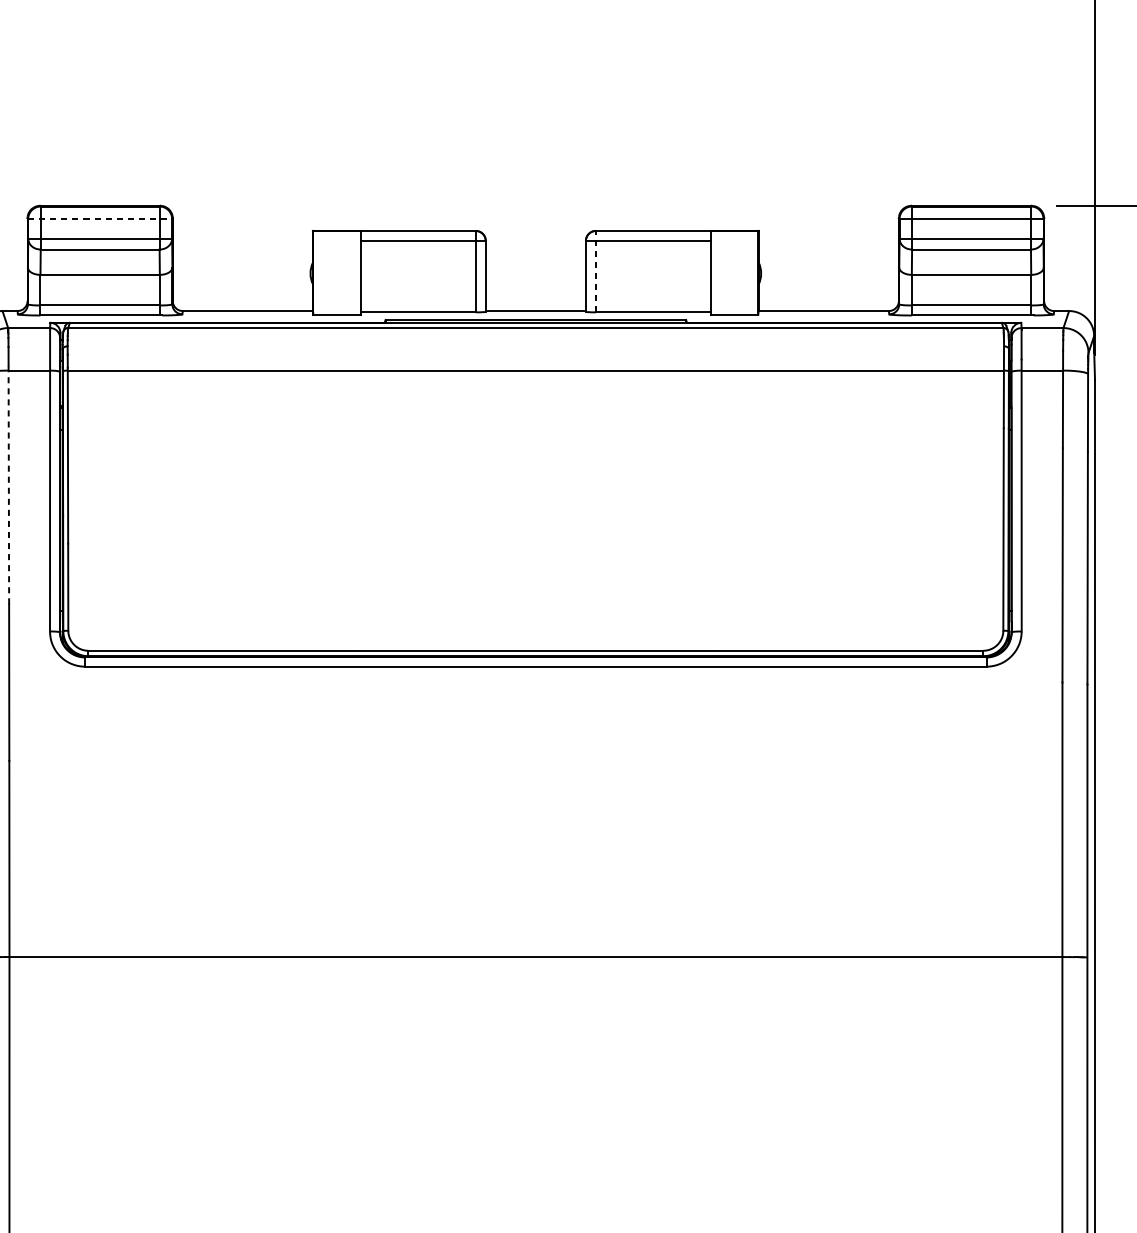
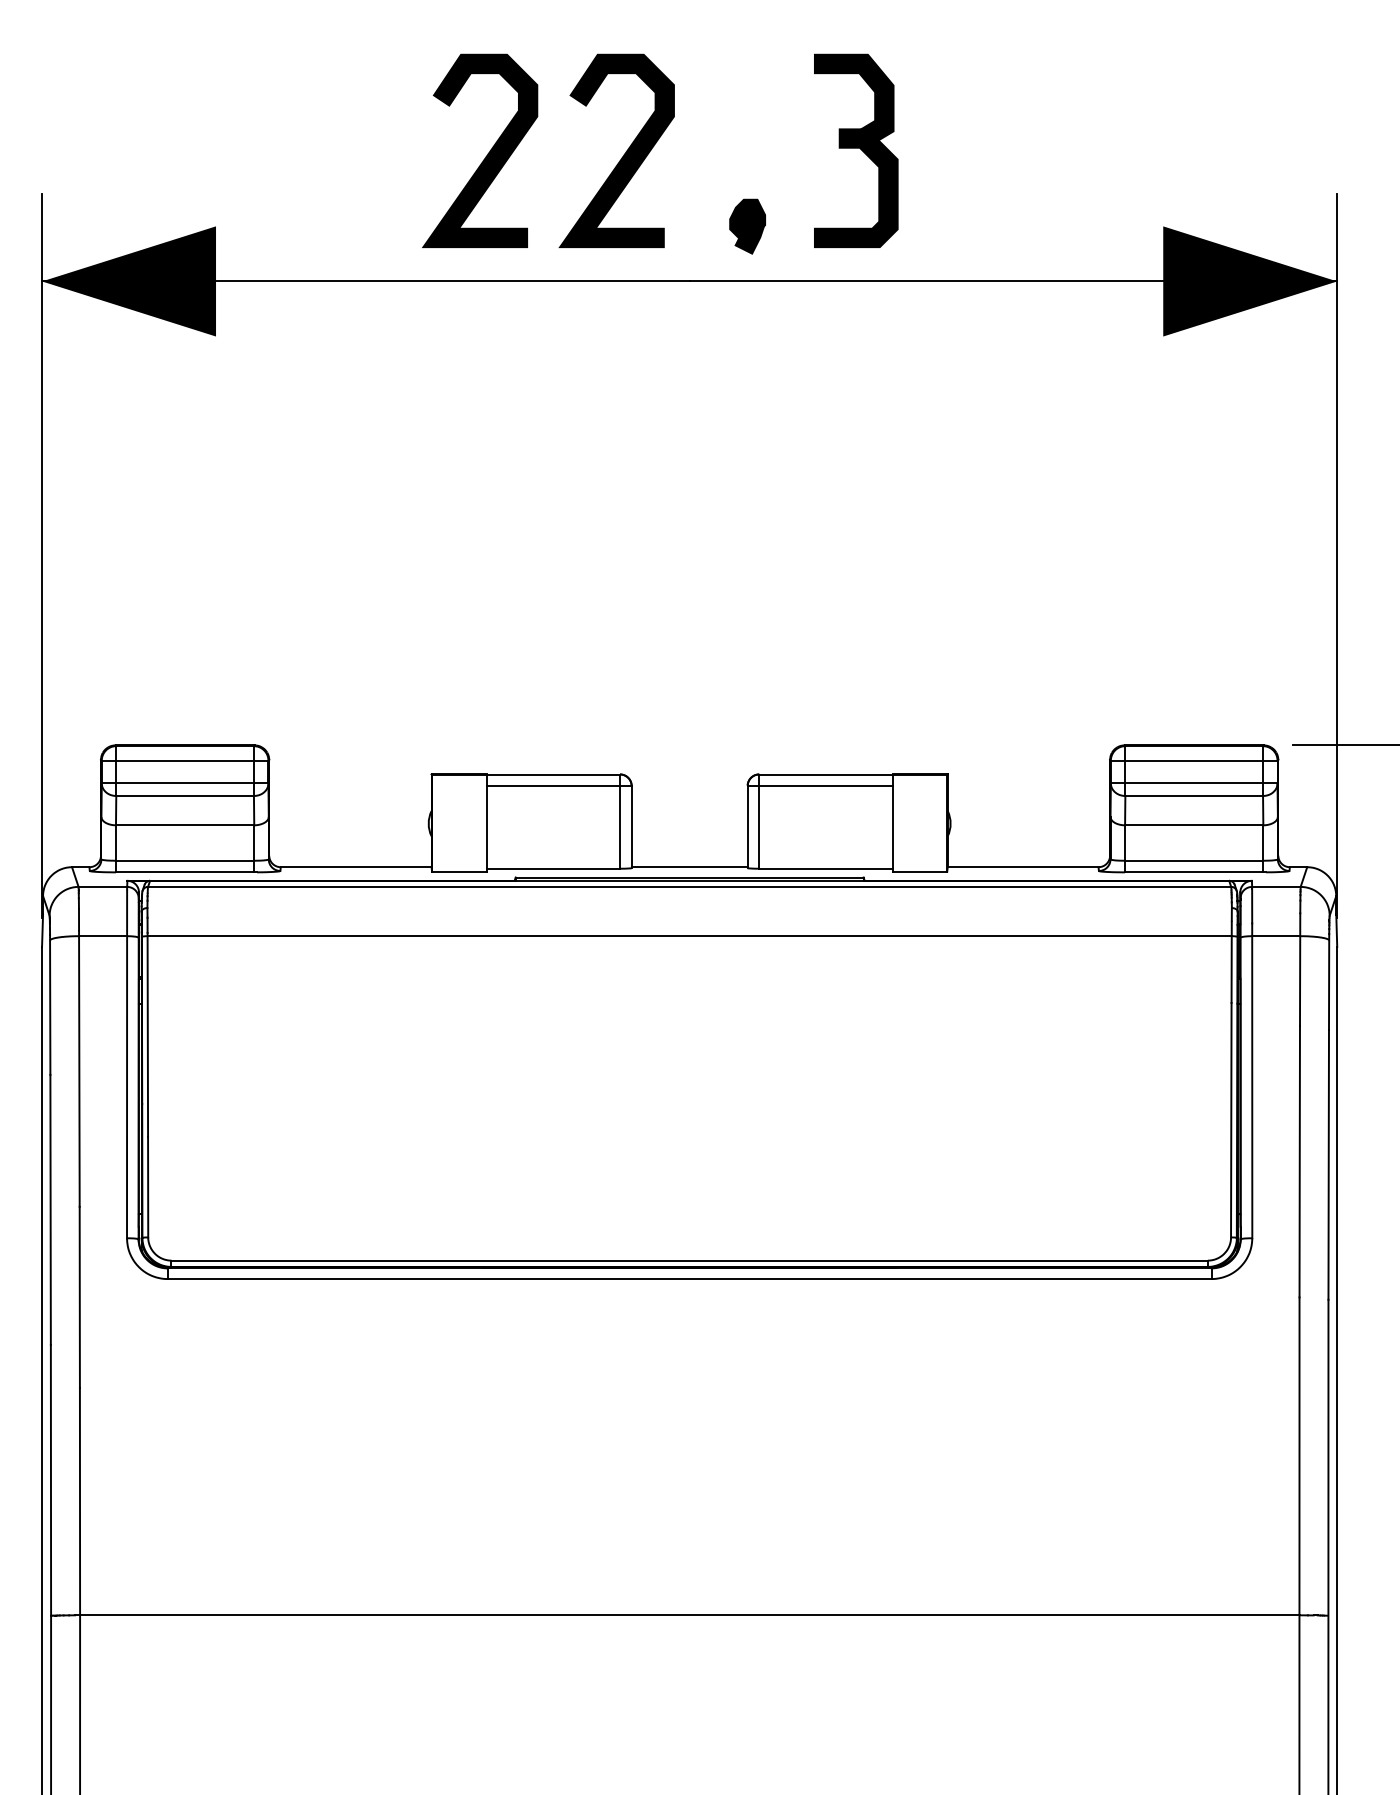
line: (100, 218) -> (185, 760), dashed -> solid
line: (596, 271) -> (759, 821), dashed -> solid
line: (8, 484) -> (79, 1068), dashed -> solid

